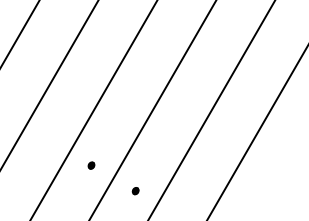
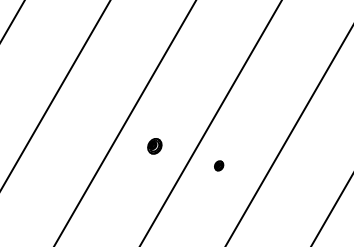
part: (91, 165) -> (154, 146), size x1.6
part: (135, 191) -> (218, 166), moved

